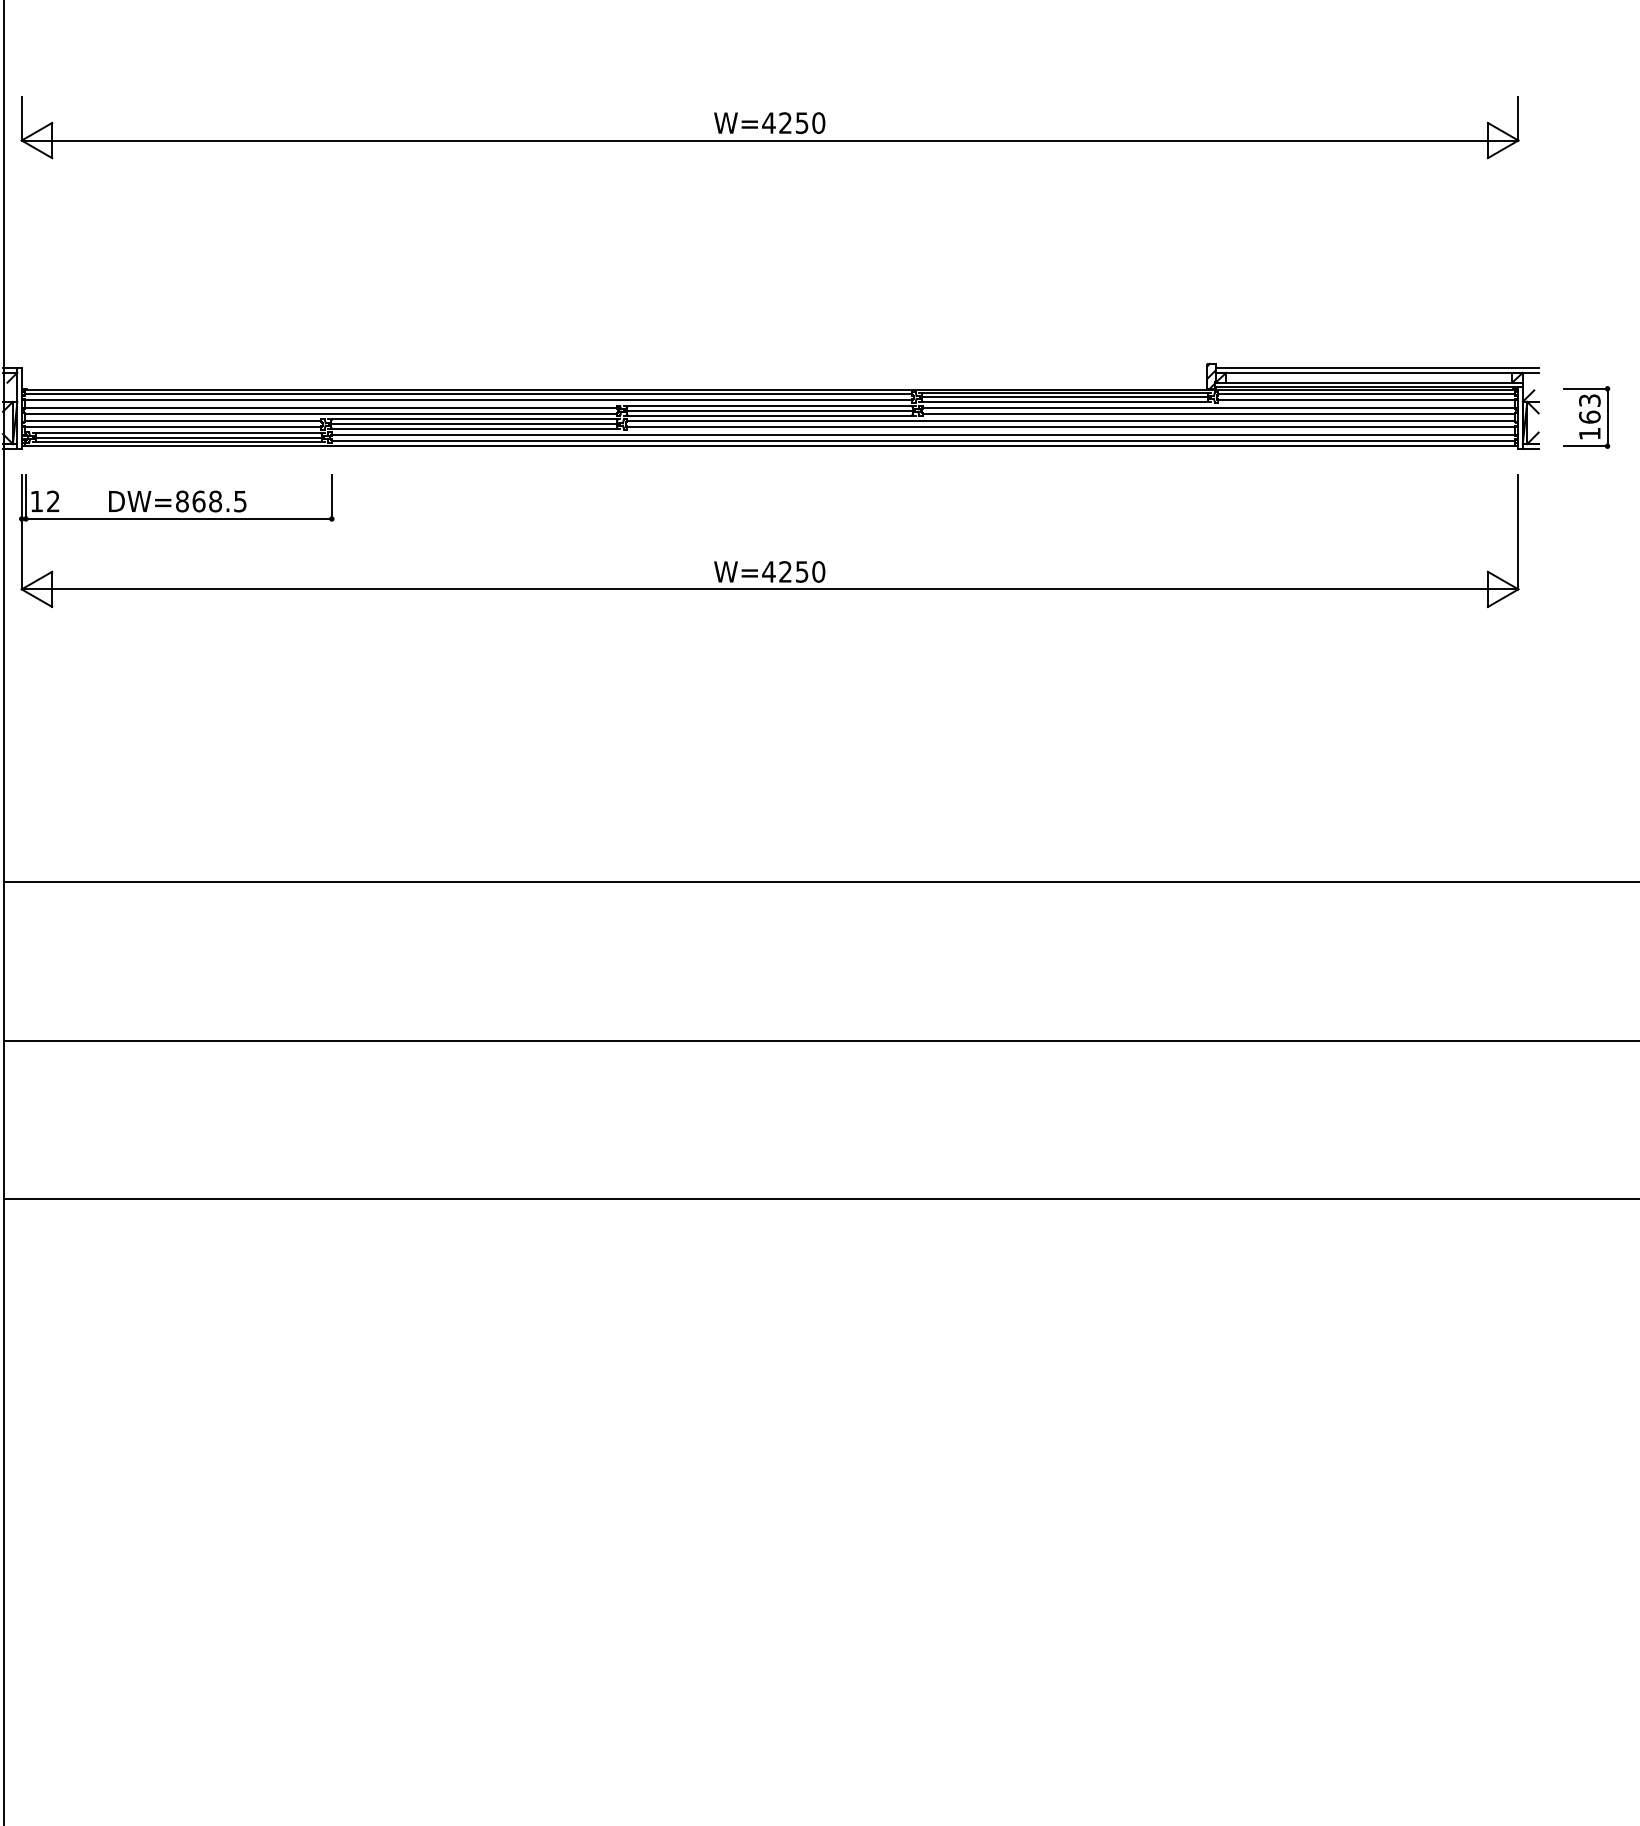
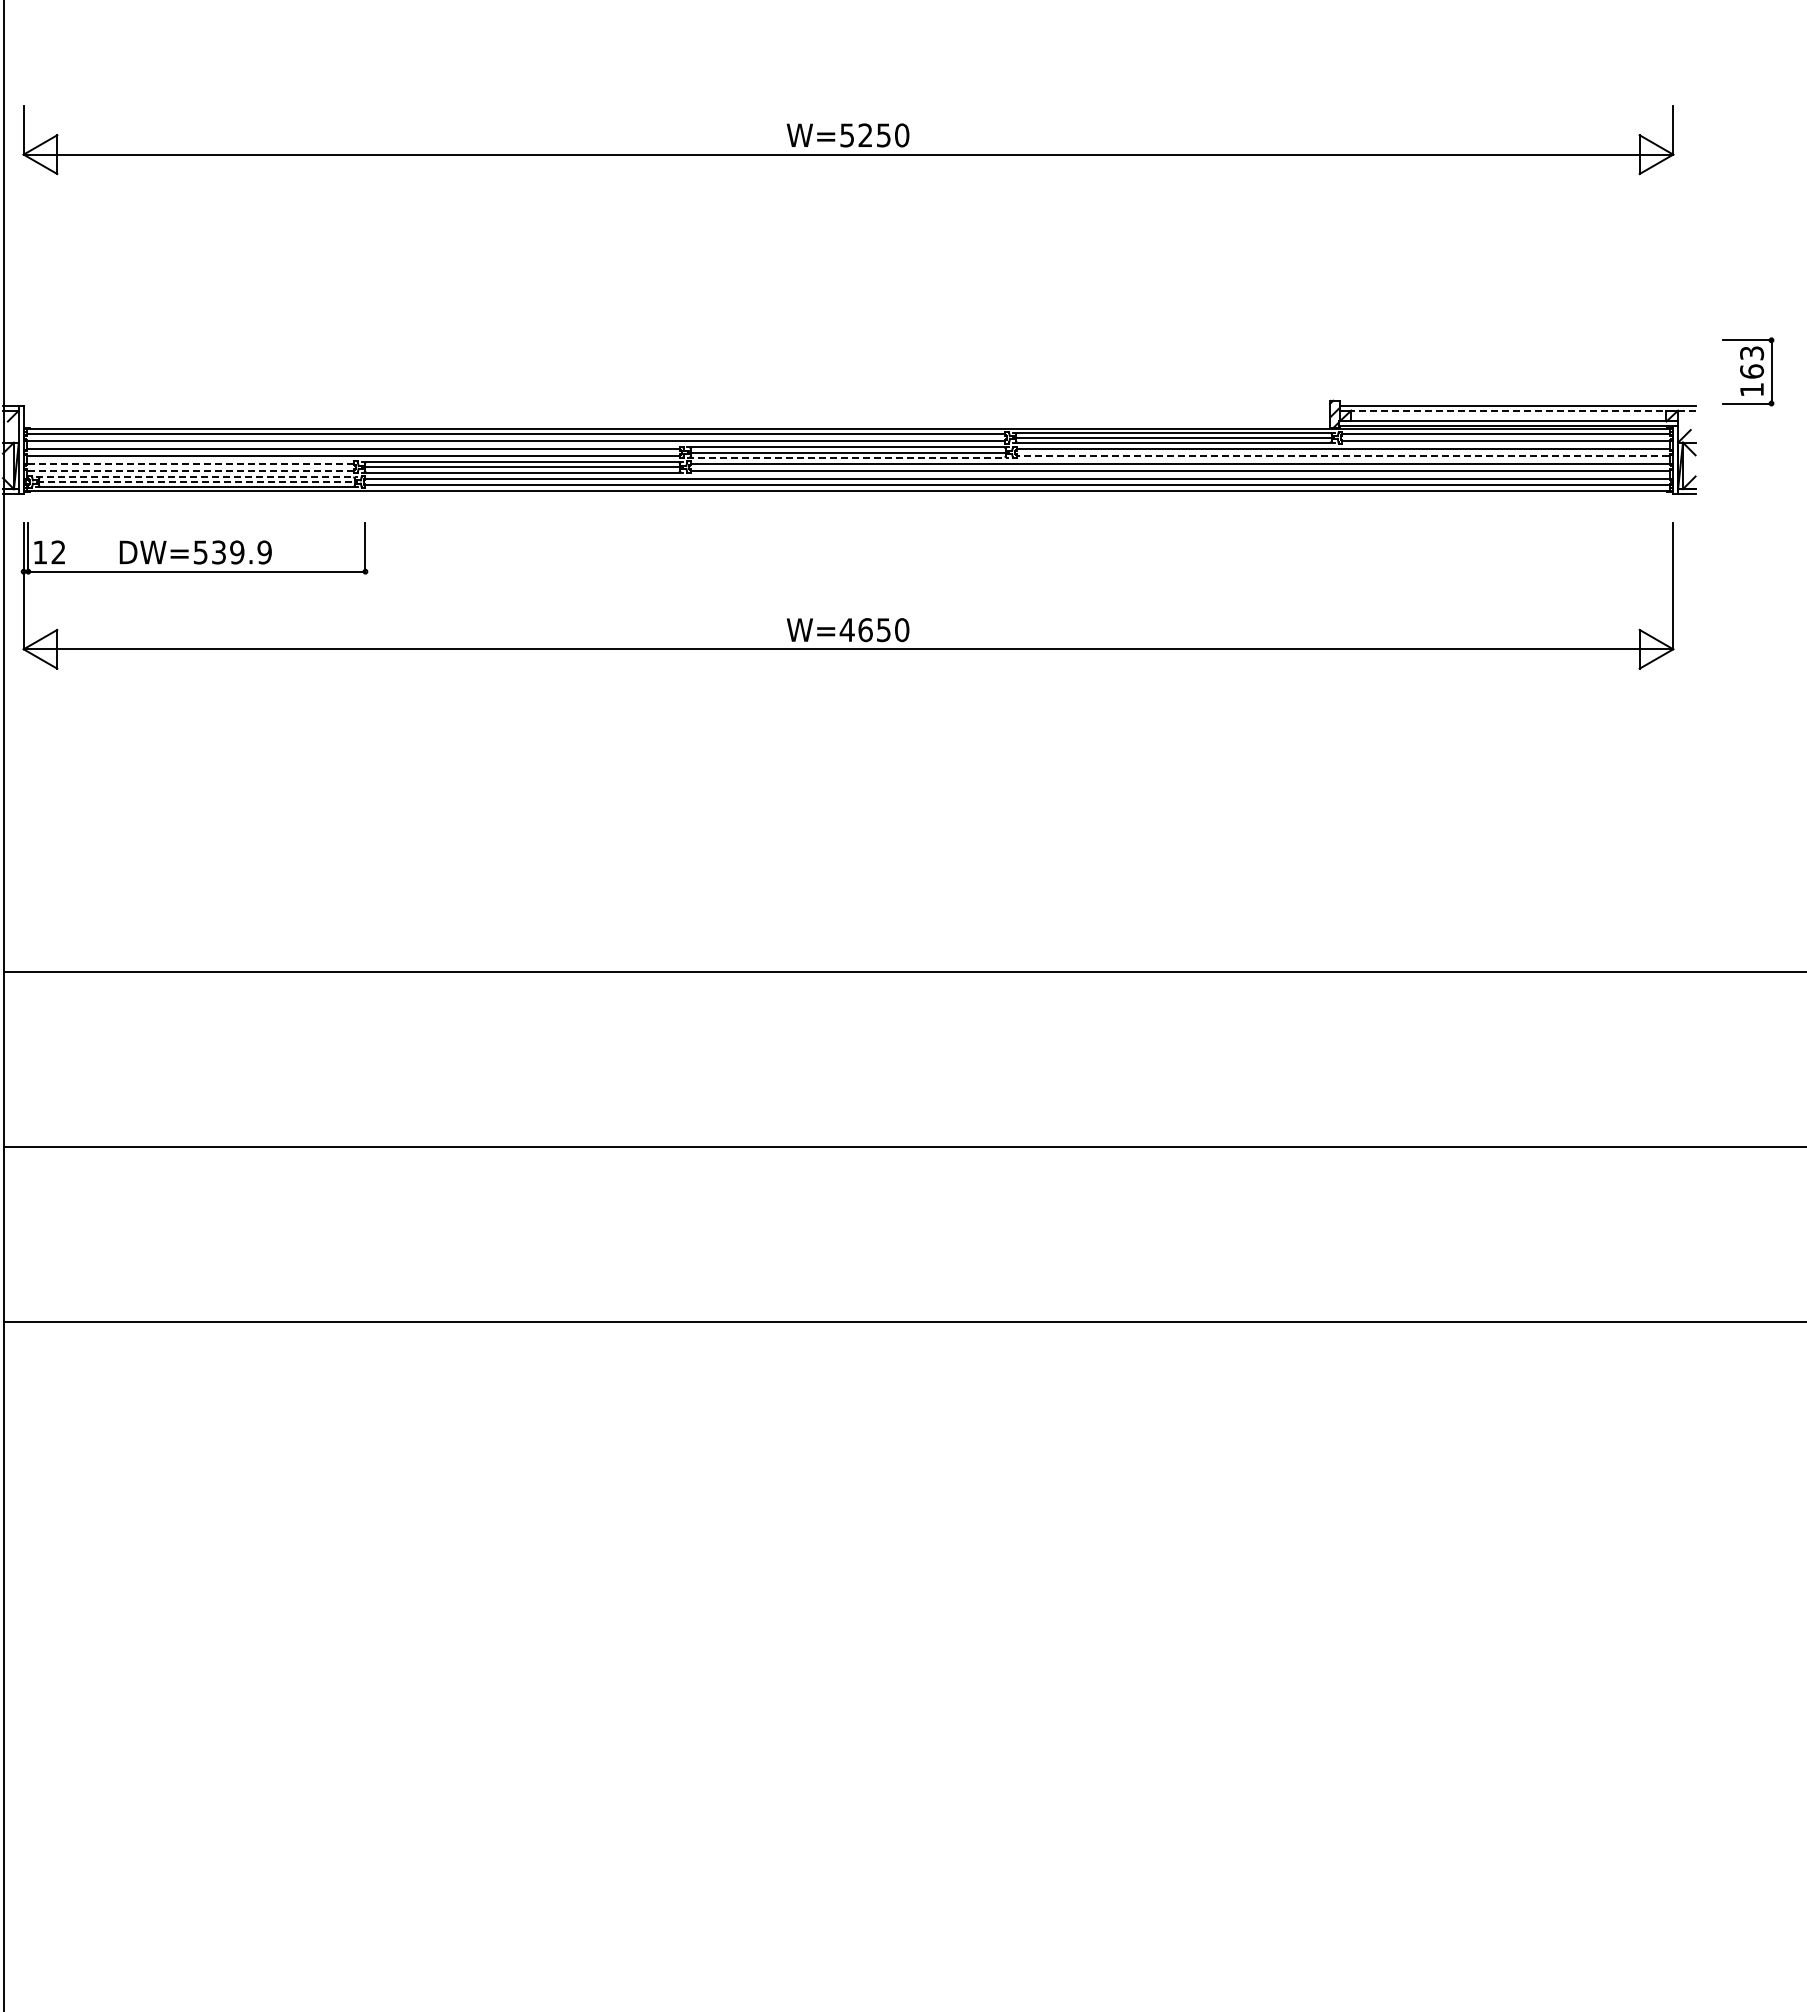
text: (768, 123) -> (846, 135), W=4250 -> W=5250
line: (1377, 372) -> (1517, 410), solid -> dashed
line: (1218, 413) -> (1342, 455), solid -> dashed
line: (770, 415) -> (848, 457), solid -> dashed
part: (1586, 417) -> (1748, 371), moved
line: (173, 420) -> (190, 463), solid -> dashed
line: (174, 427) -> (191, 470), solid -> dashed
line: (178, 432) -> (196, 476), solid -> dashed
line: (178, 438) -> (196, 482), solid -> dashed
text: (211, 501) -> (232, 552), DW=868.5 -> DW=539.9
text: (785, 572) -> (865, 630), W=4250 -> W=4650

